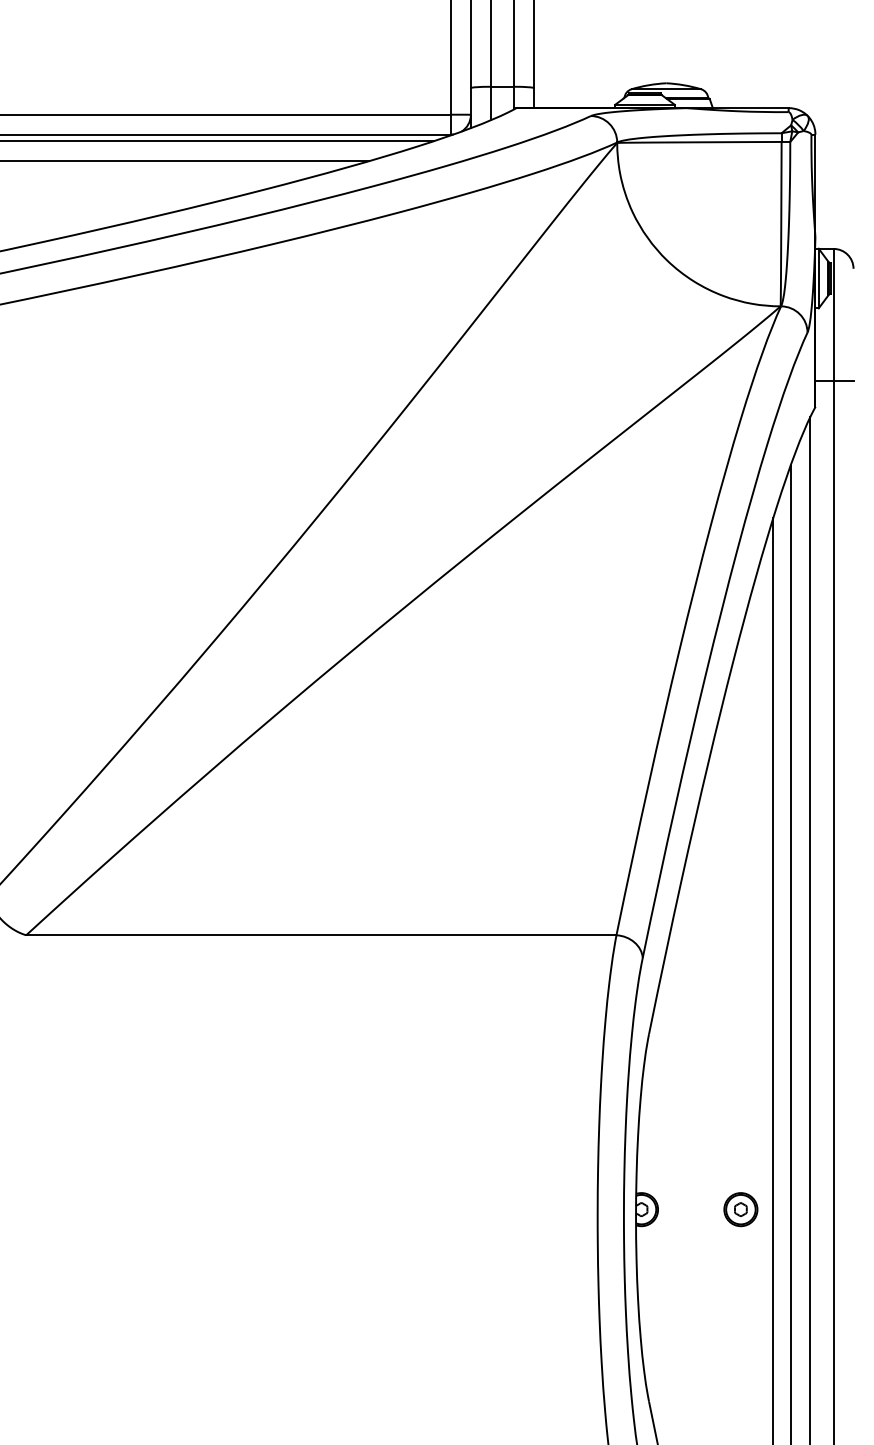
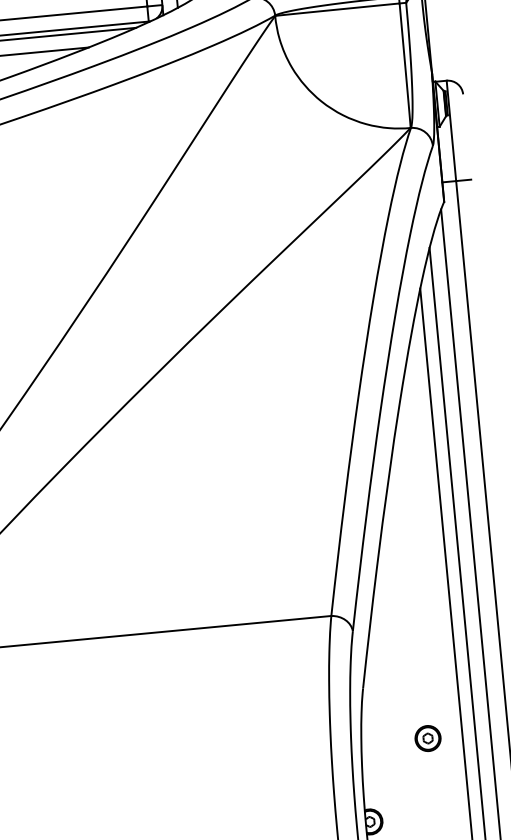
part: (740, 1209) -> (427, 738), moved

